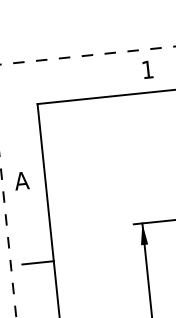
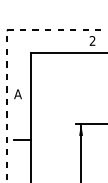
text: (147, 68) -> (92, 40), 1 -> 2

